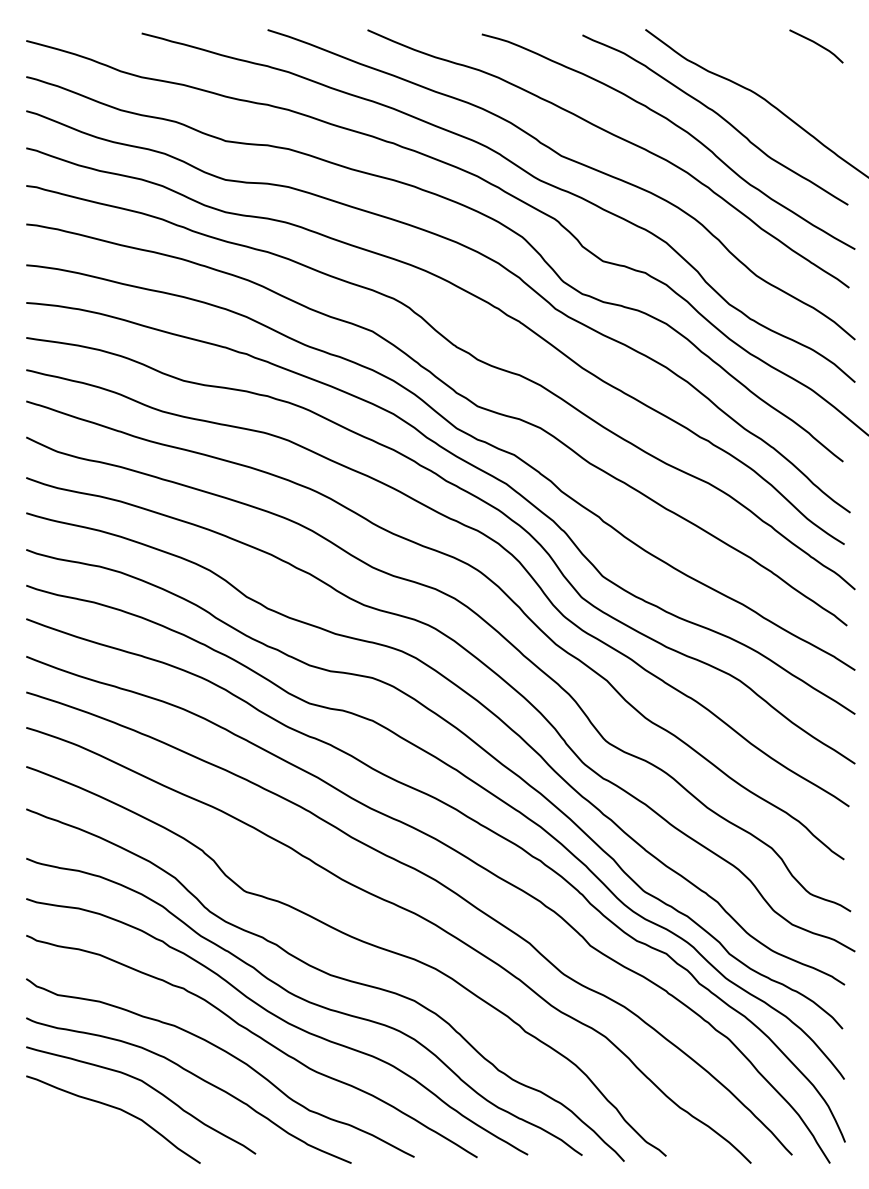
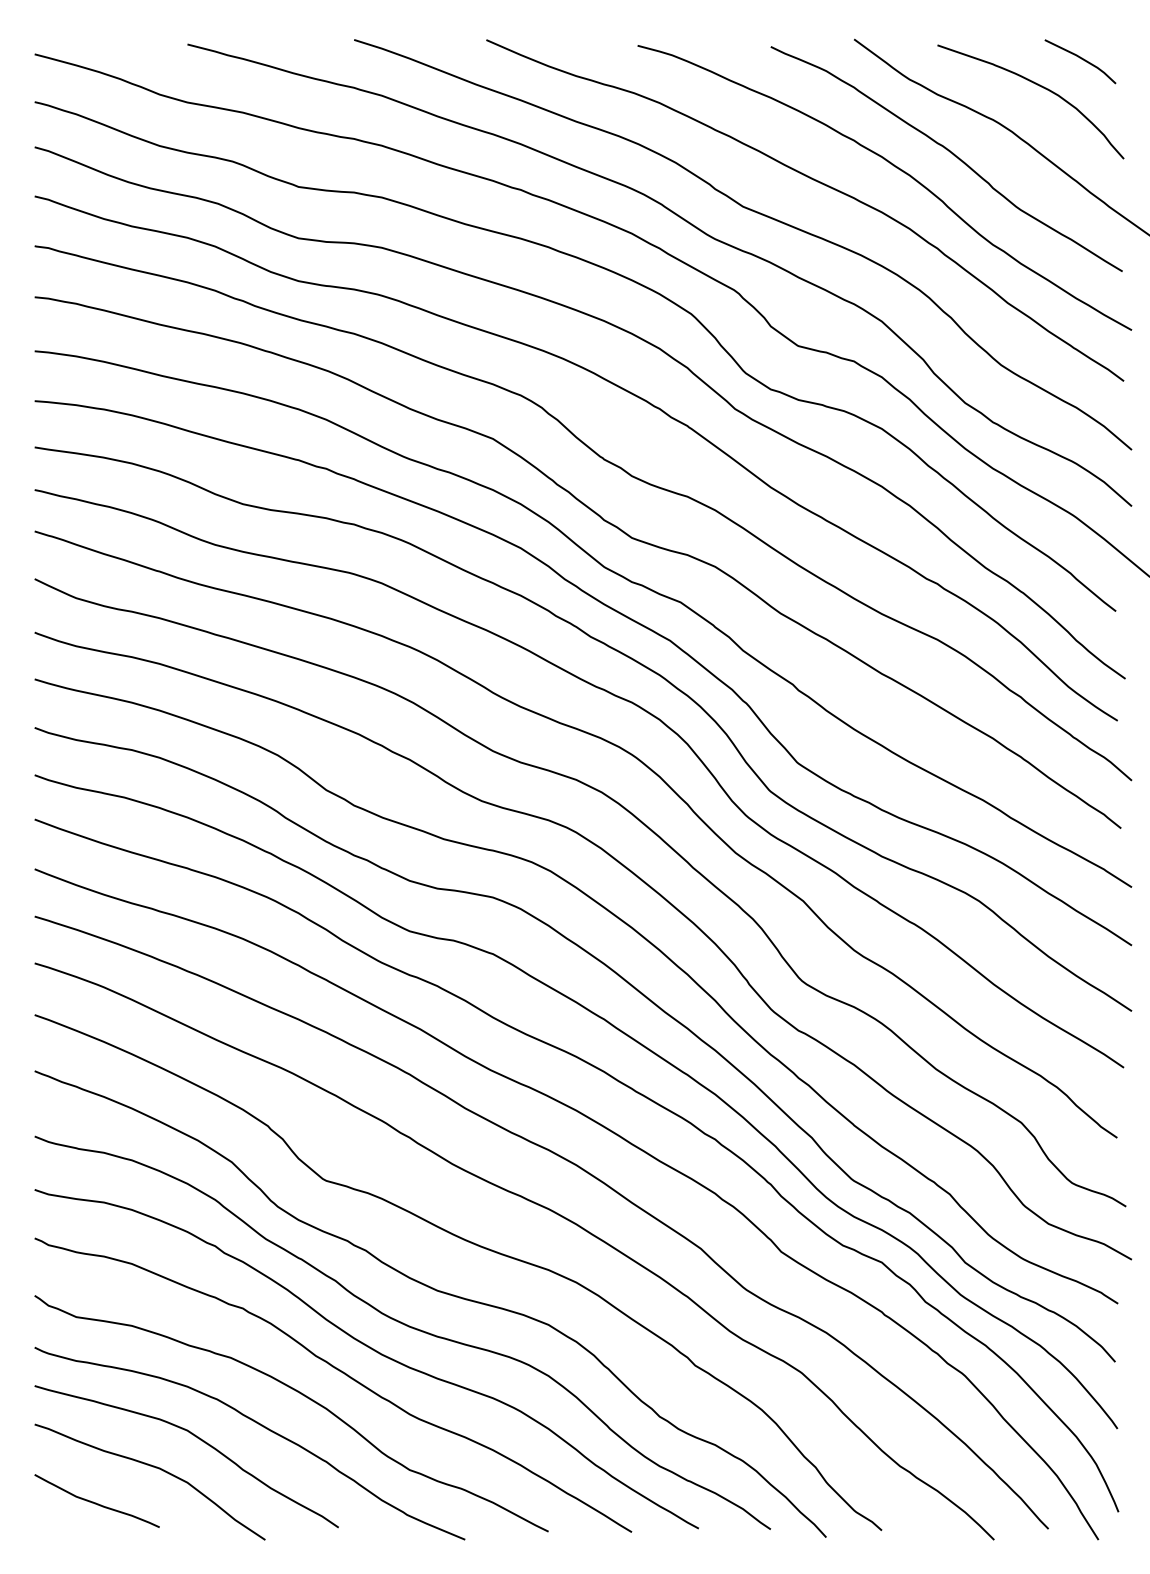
curve: (783, 64) -> (1037, 85), added
curve: (72, 1135) -> (96, 1502), added

